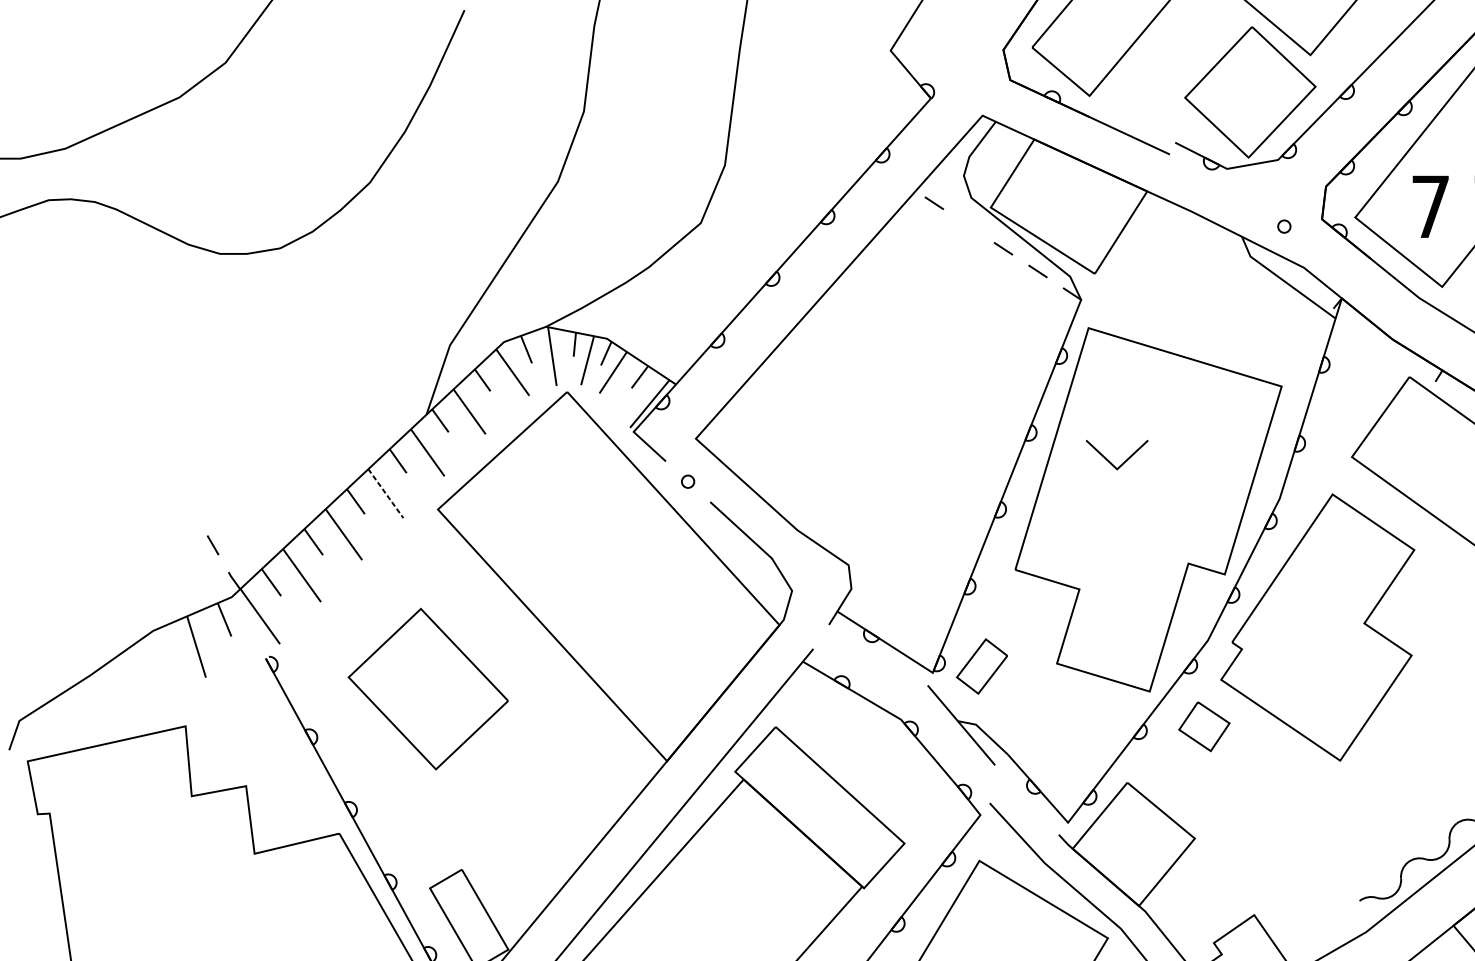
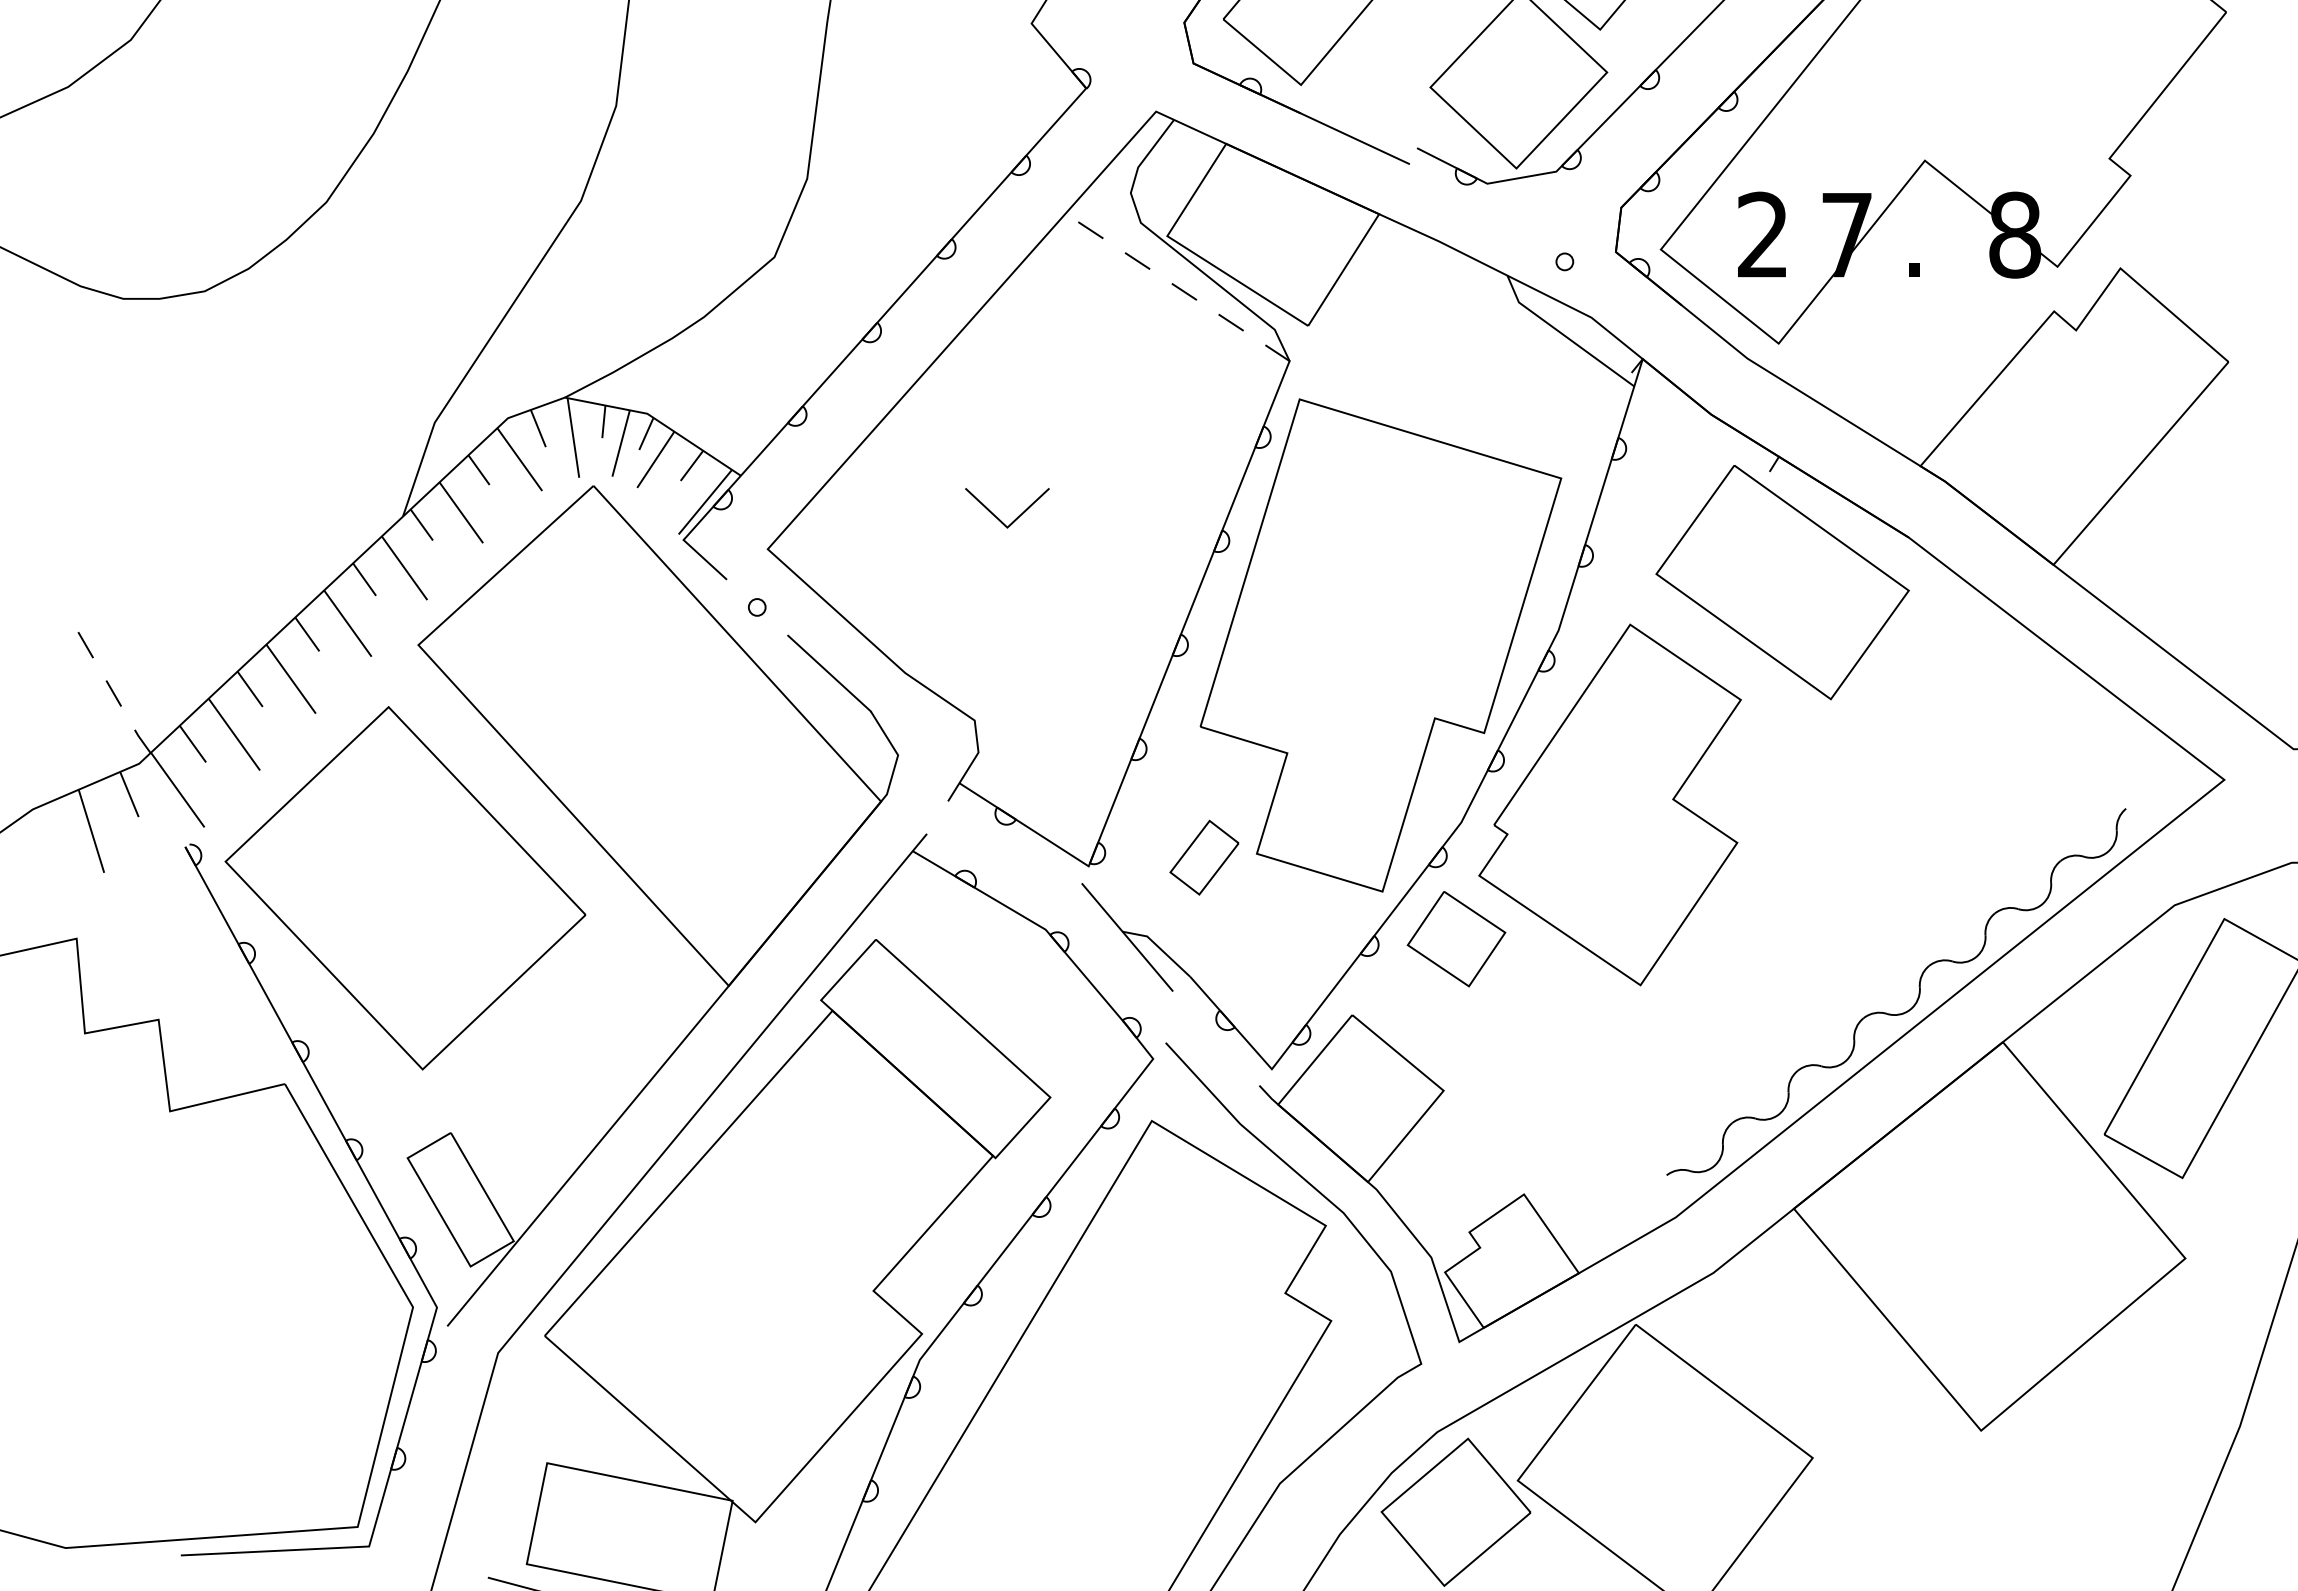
text: (1430, 206) -> (1762, 234), 7 -> 2
line: (968, 225) -> (1137, 260), added
line: (1110, 461) -> (998, 517), moved
line: (385, 493) -> (347, 623), dashed -> solid
line: (192, 509) -> (85, 644), added
part: (982, 666) -> (1204, 857), moved
part: (428, 689) -> (405, 888), size x1.67
part: (1204, 726) -> (1456, 939), size x1.43

